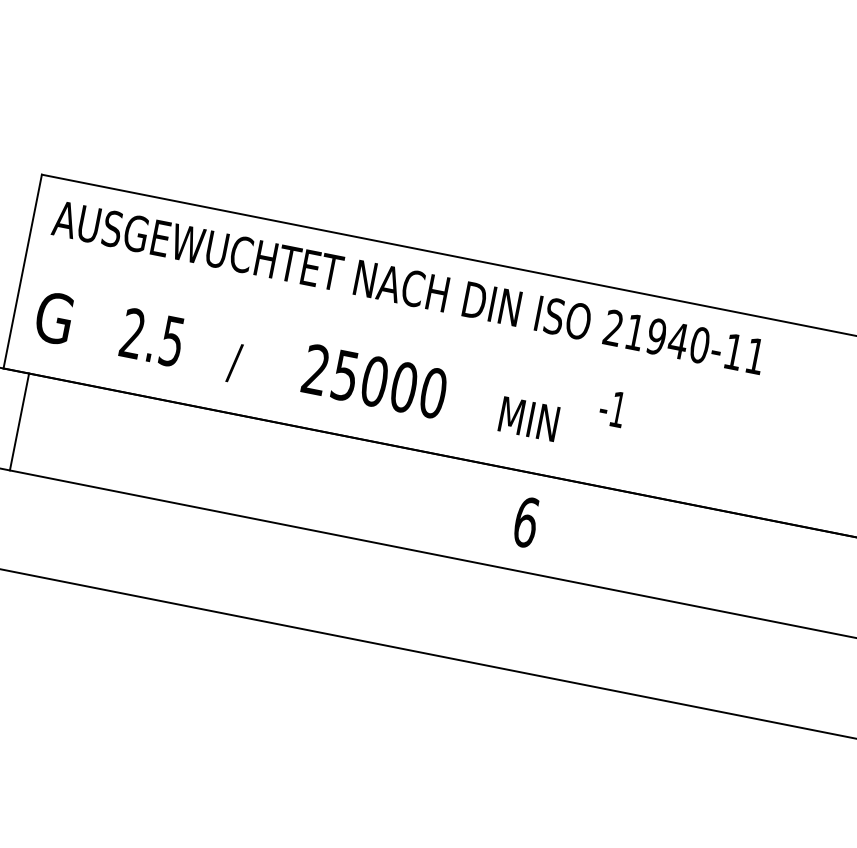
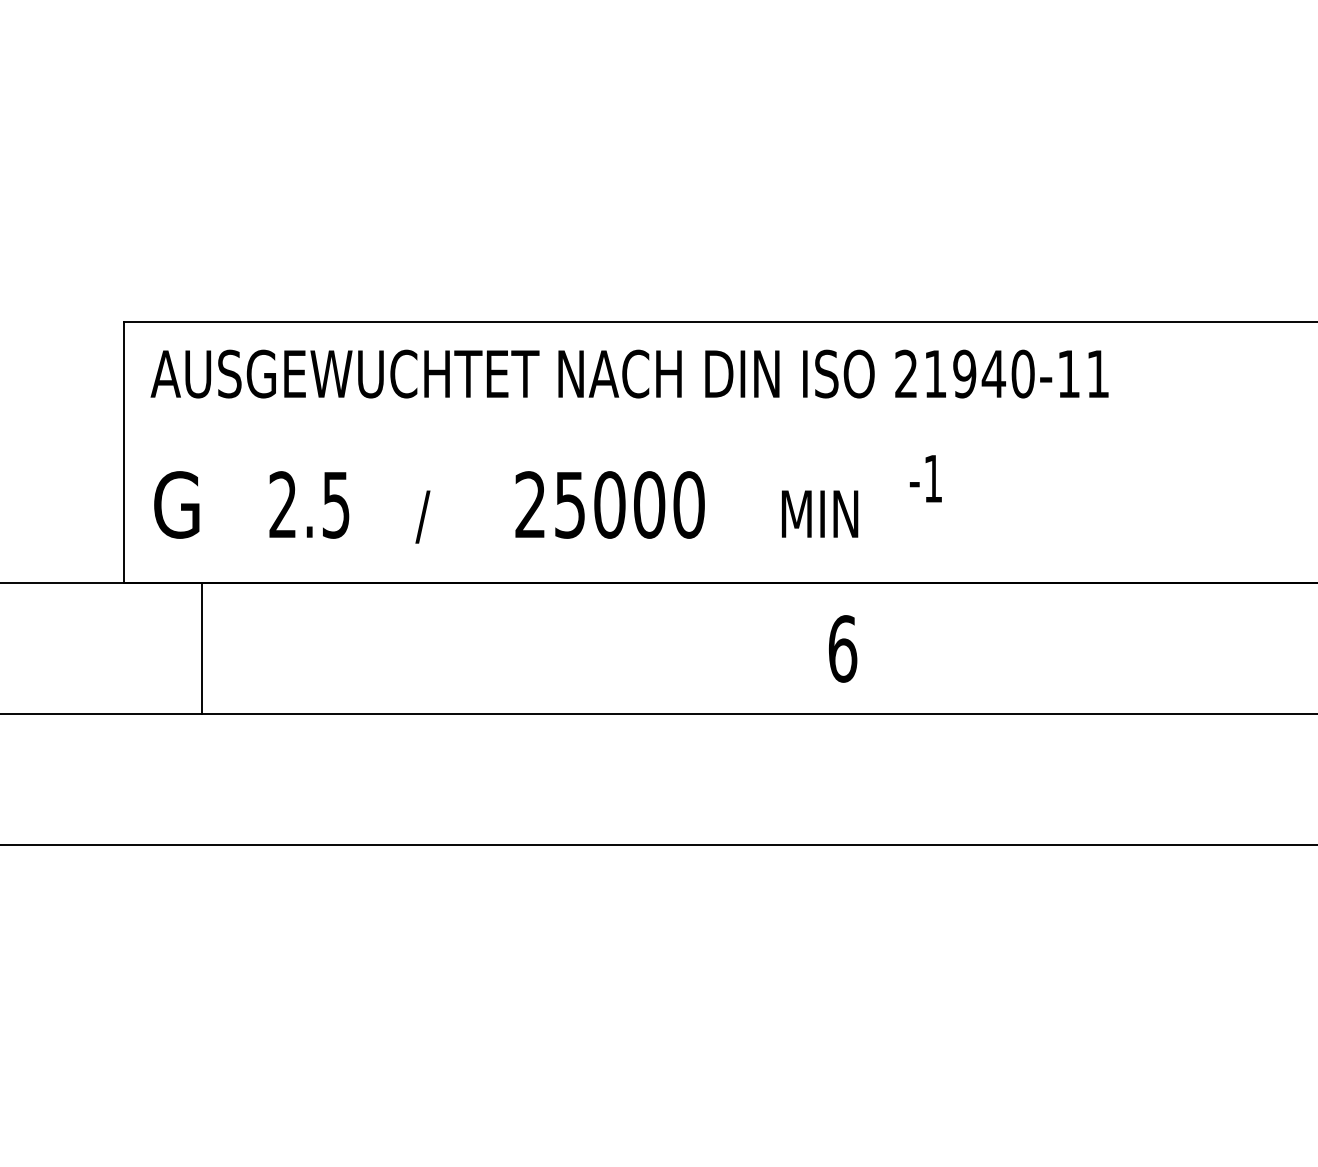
line: (19, 421) -> (202, 648), moved

